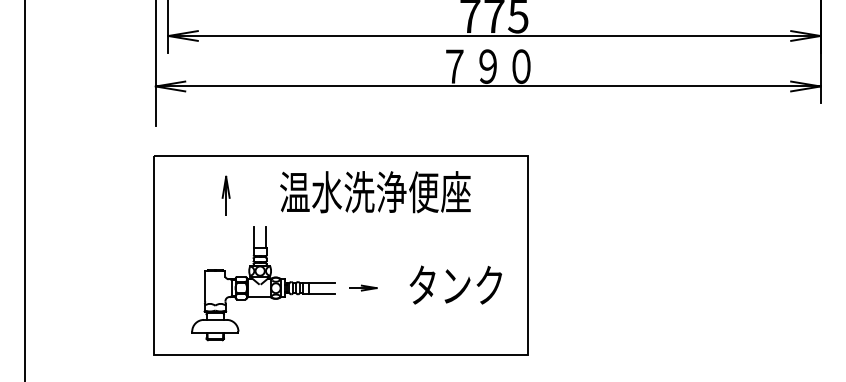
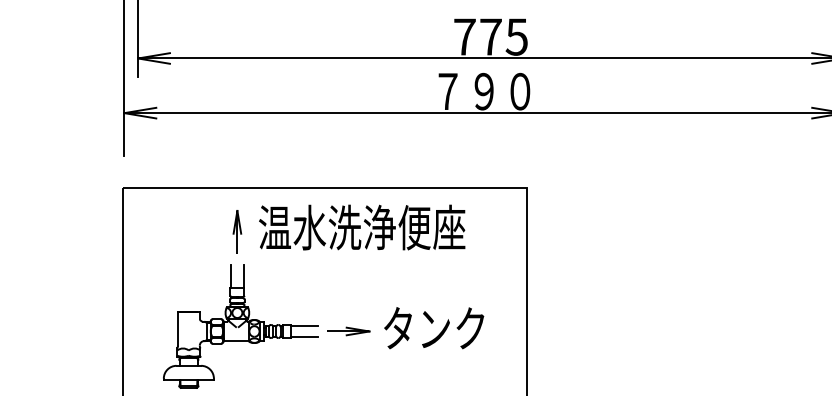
part: (225, 195) -> (236, 231), moved
text: (455, 284) -> (433, 327), moved
part: (363, 287) -> (349, 330), size x1.43

